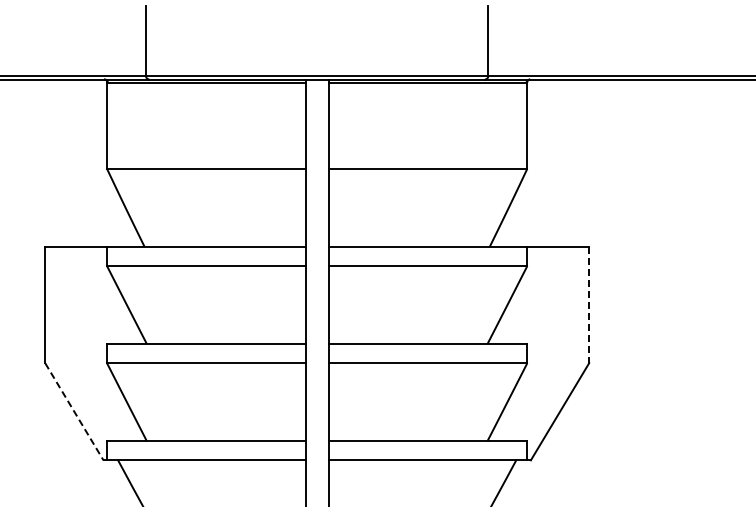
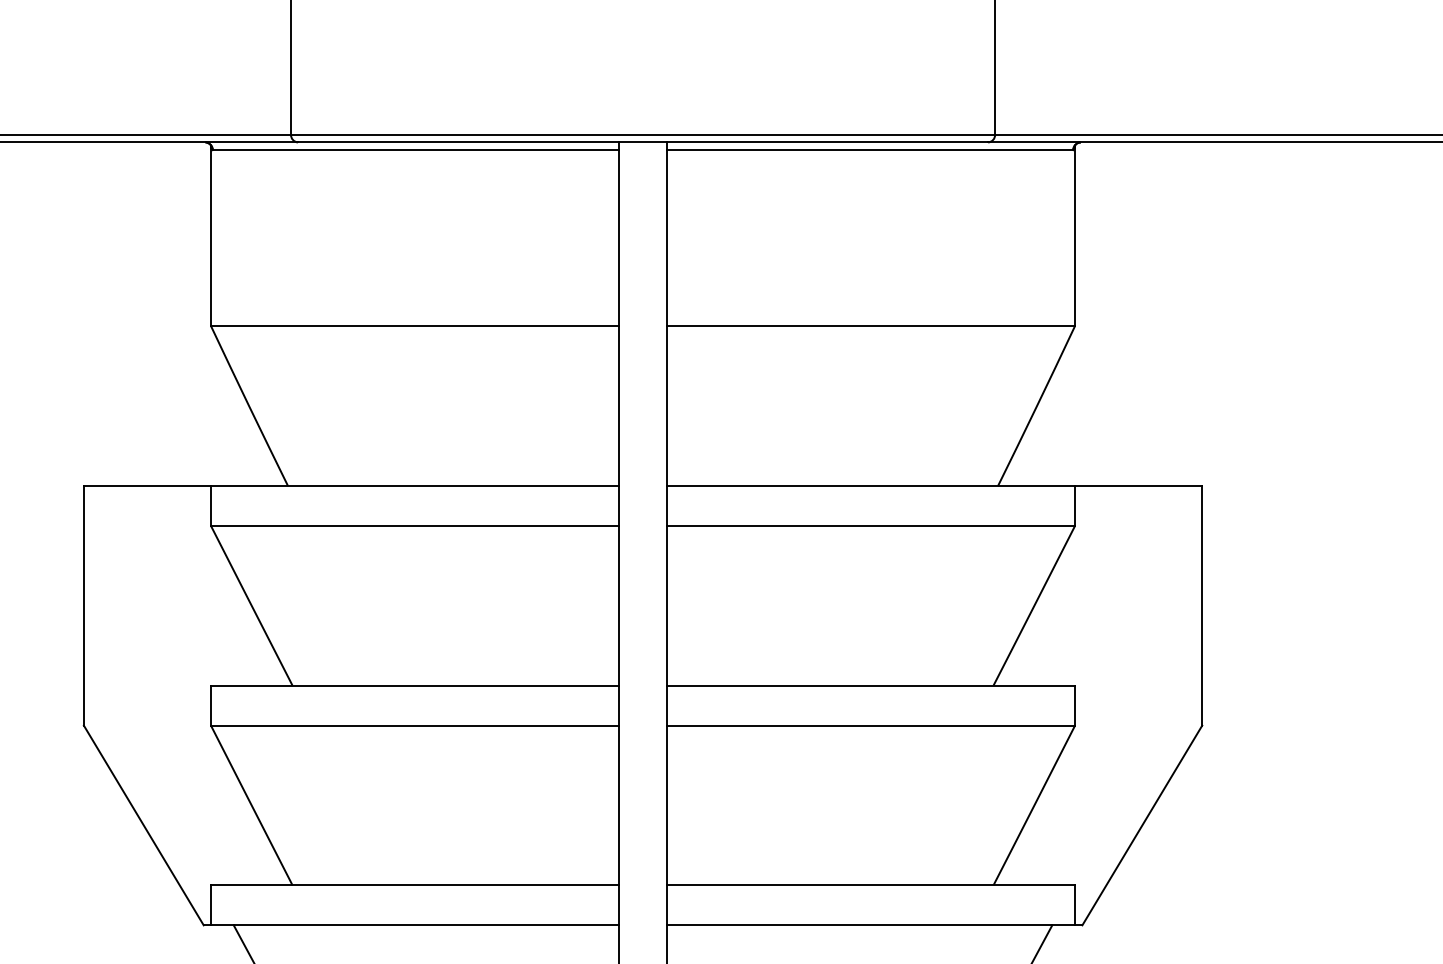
line: (589, 305) -> (1202, 606), dashed -> solid
line: (74, 411) -> (144, 824), dashed -> solid

